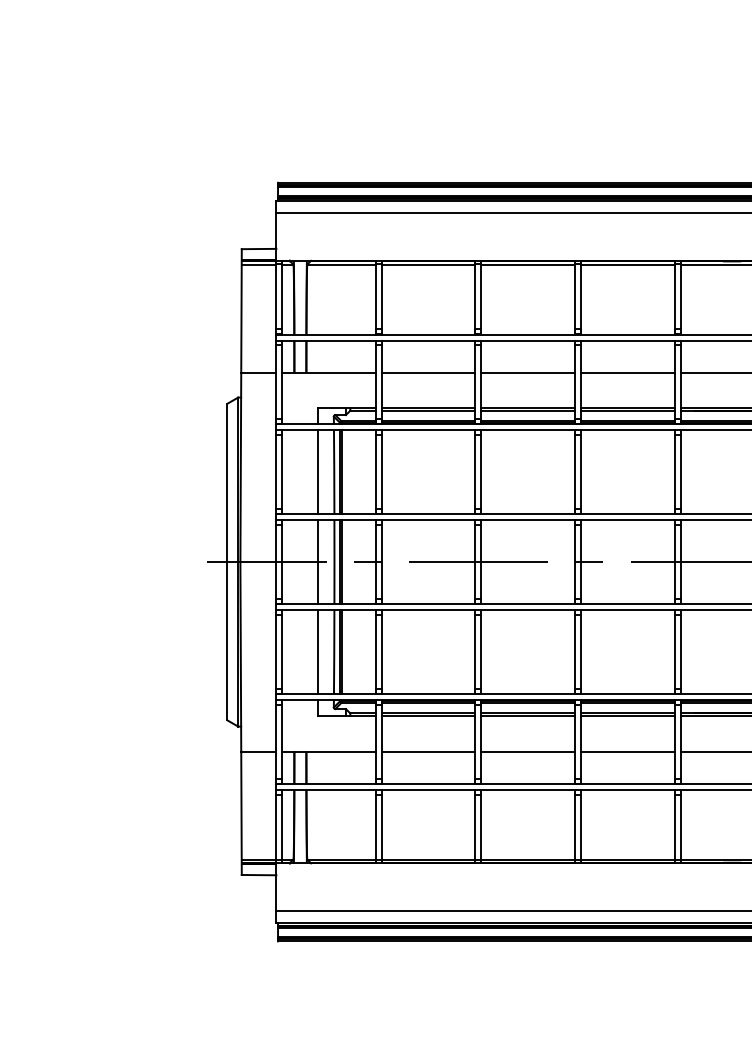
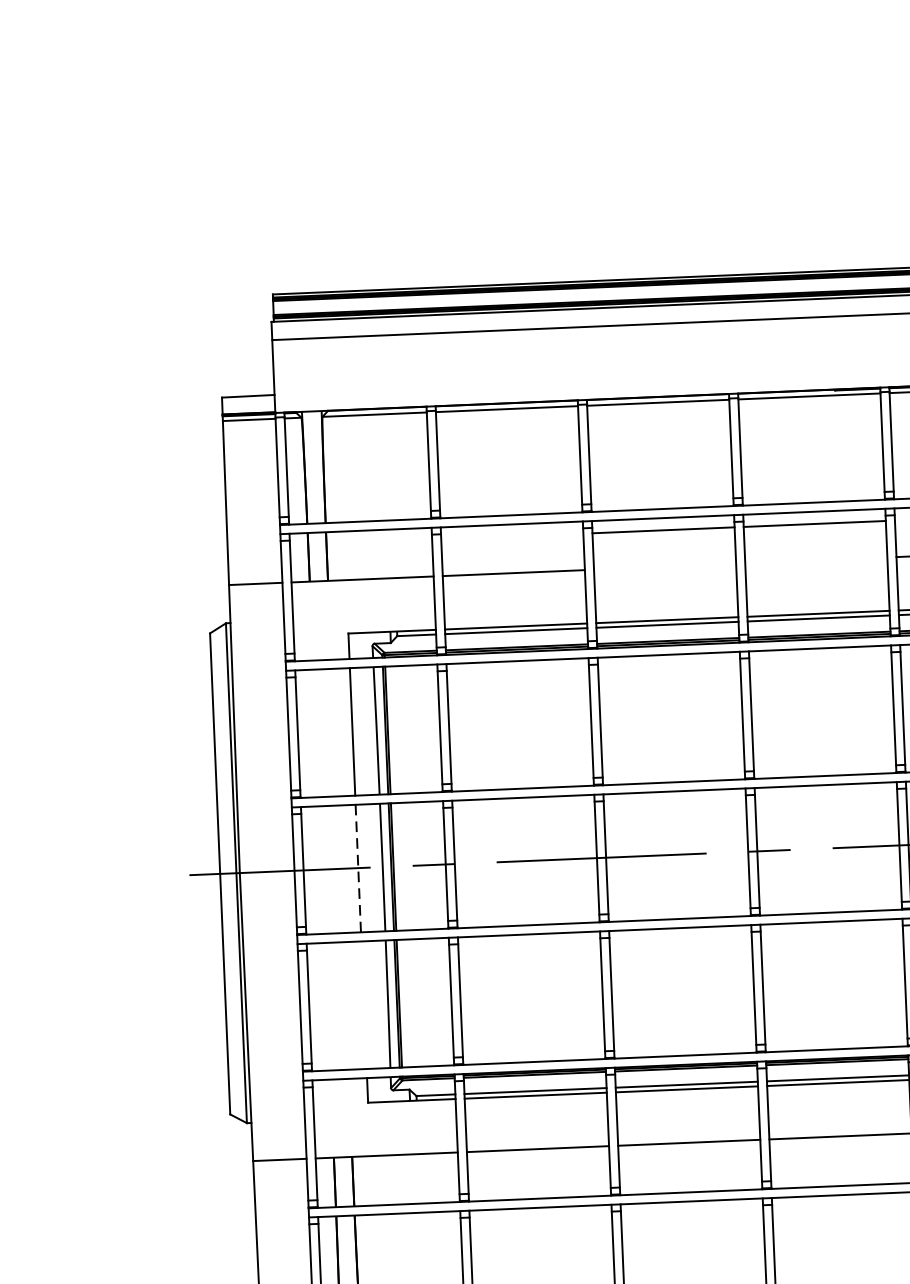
line: (528, 372) -> (663, 530), moved
line: (627, 372) -> (814, 523), moved
line: (318, 562) -> (358, 868), solid -> dashed
line: (318, 652) -> (364, 1005), removed

